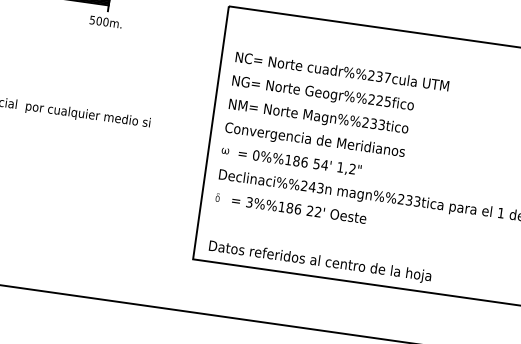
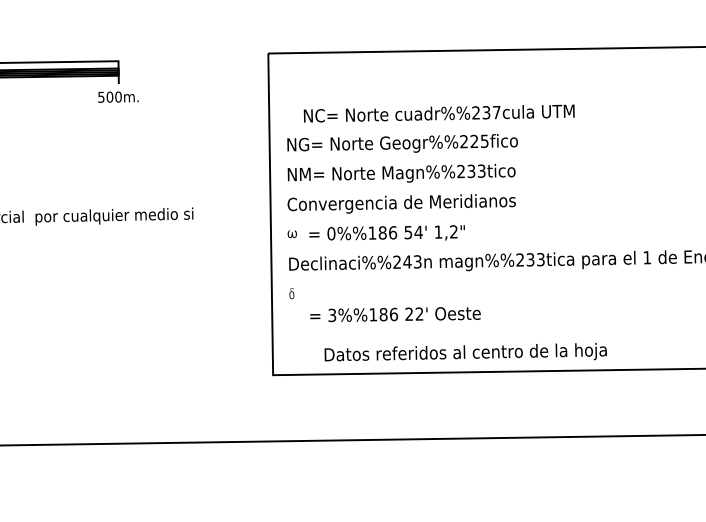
text: (341, 71) -> (438, 113), moved
text: (299, 209) -> (395, 314), moved
text: (320, 260) -> (465, 352), moved

